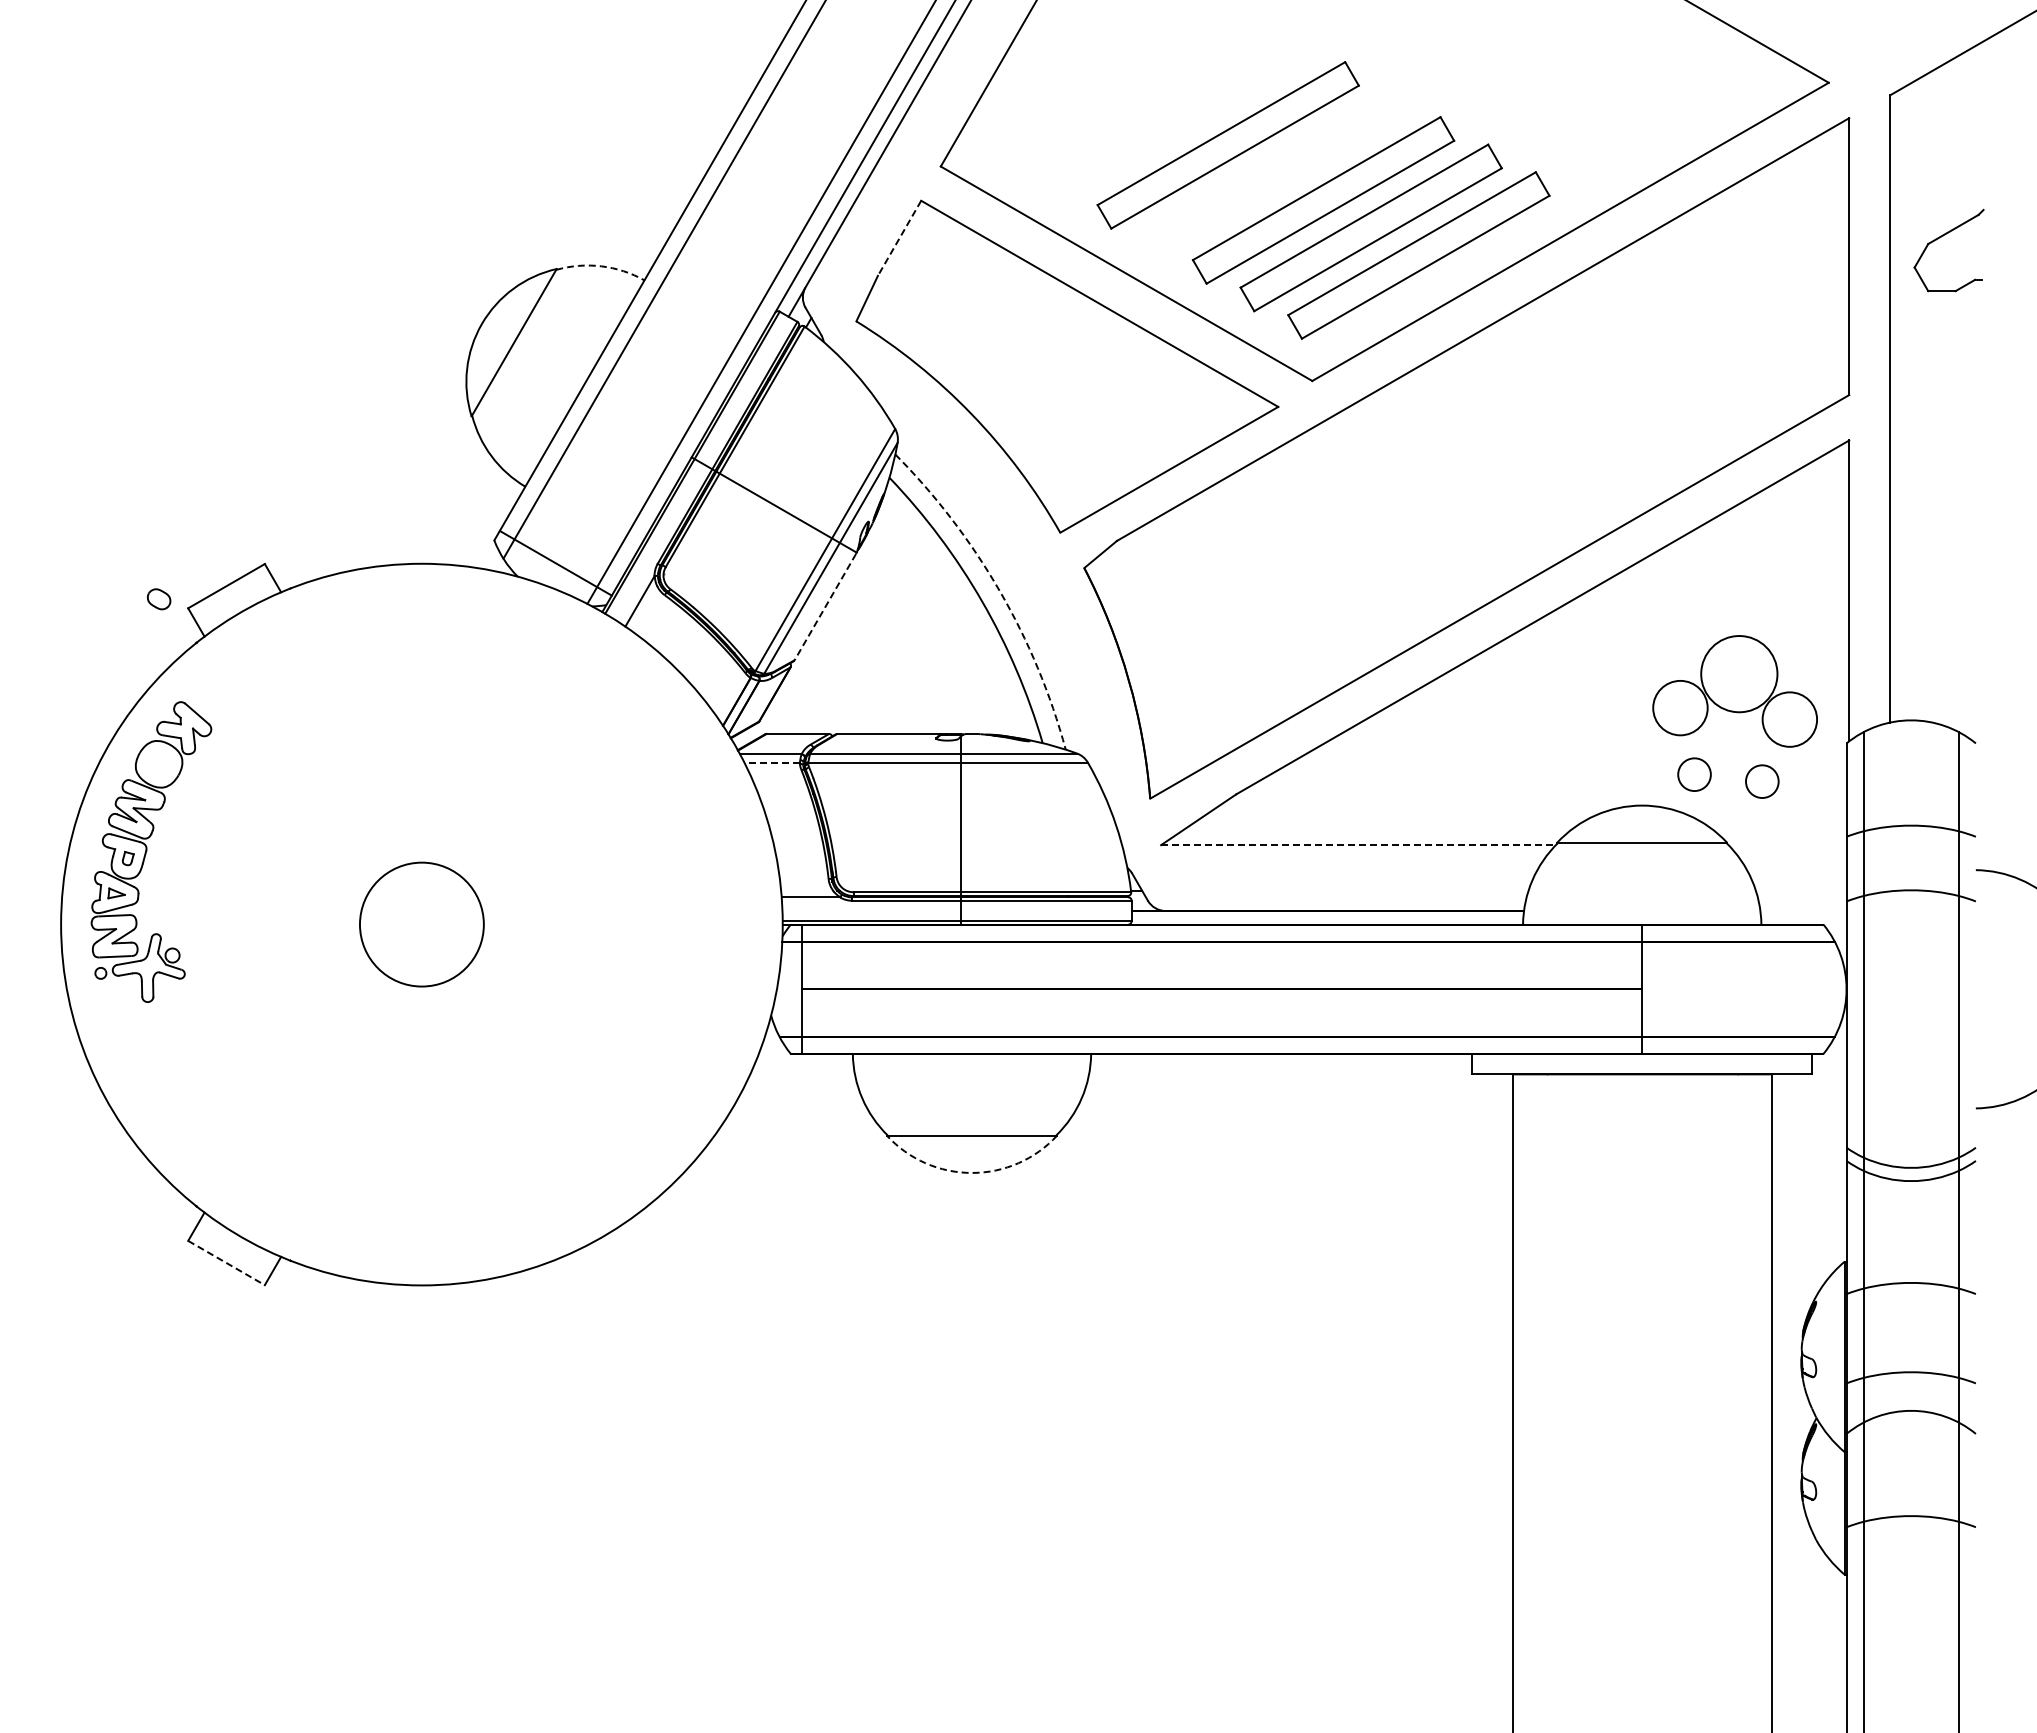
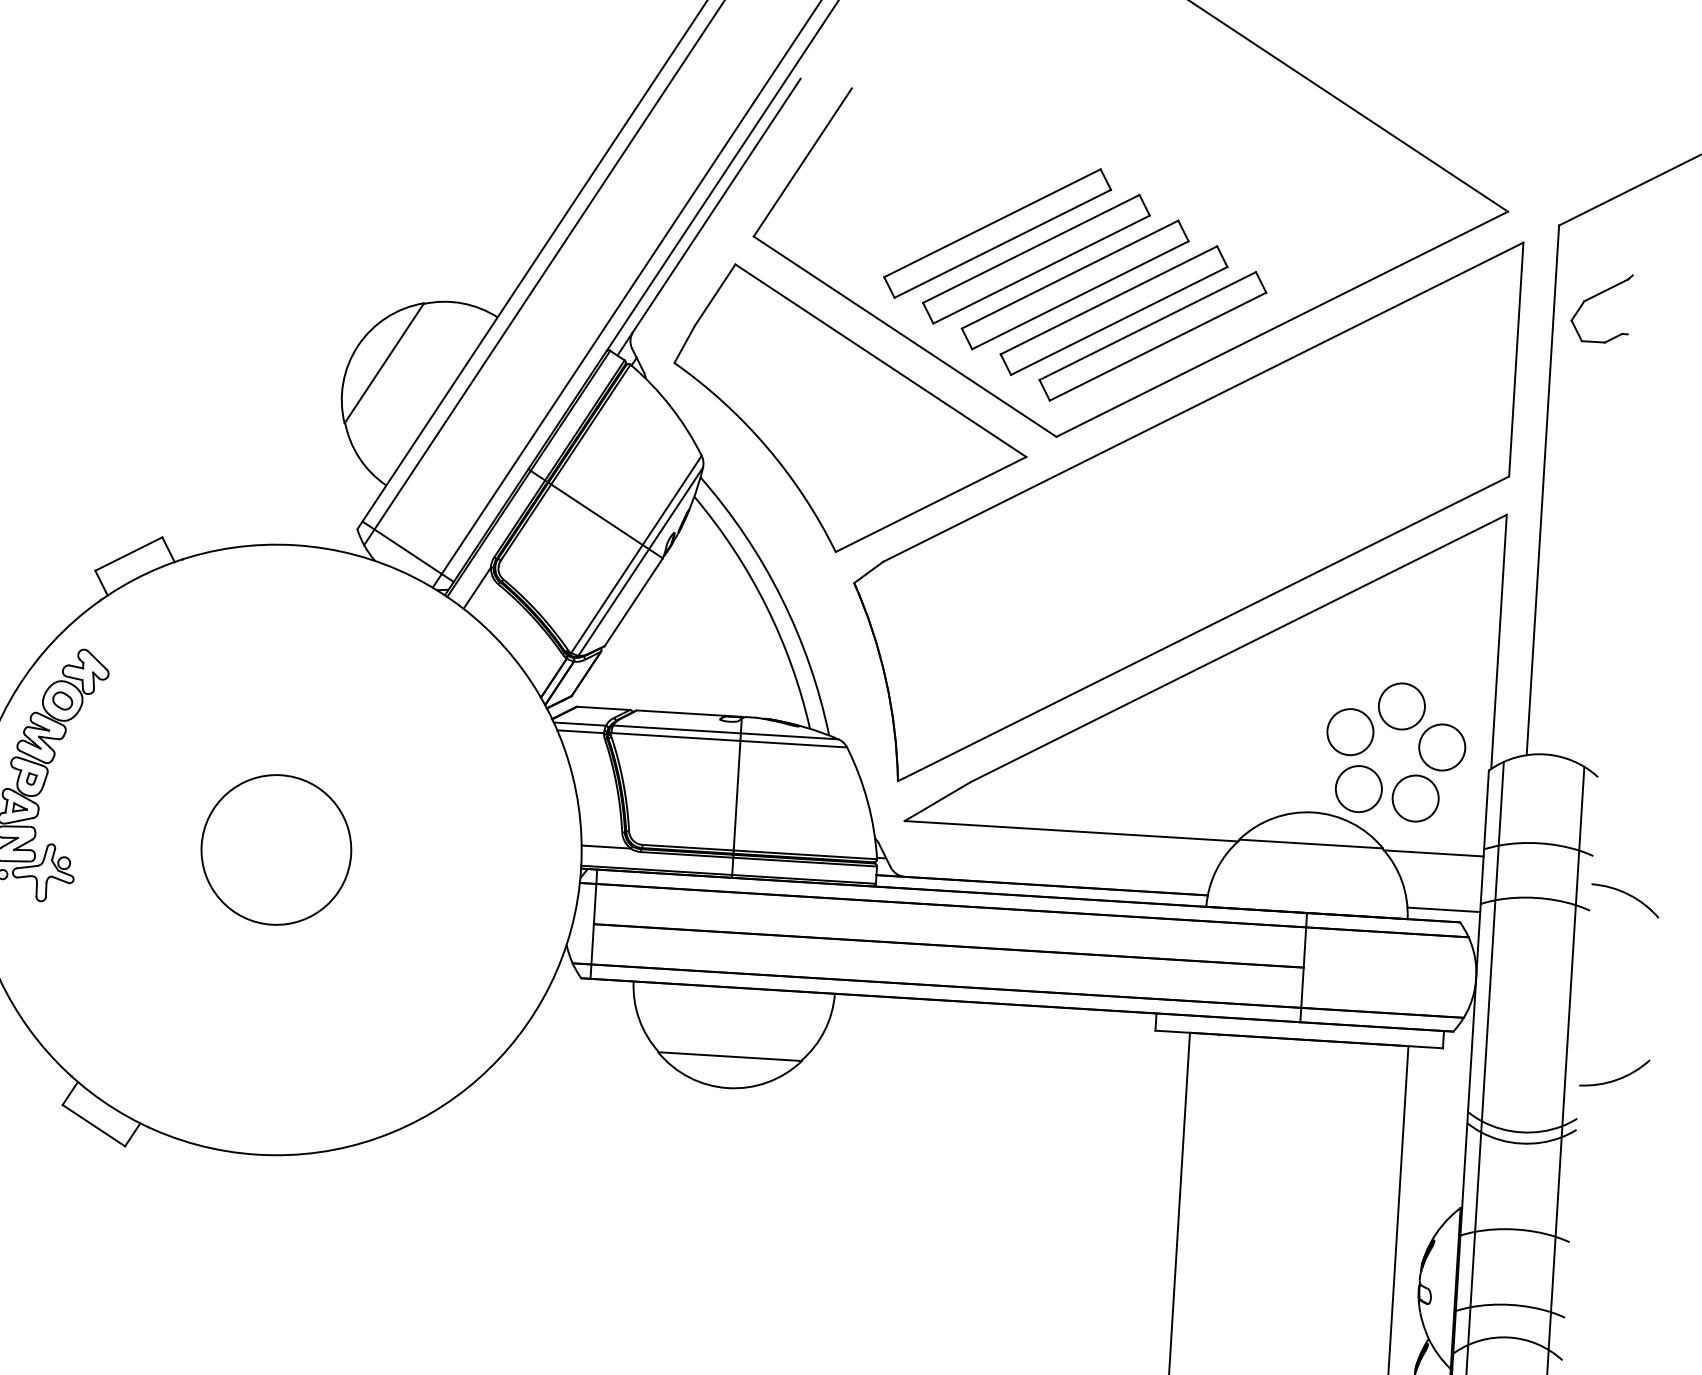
part: (1275, 172) -> (1036, 258), added
part: (1941, 237) -> (1595, 296), moved
line: (899, 238) -> (715, 295), dashed -> solid
arc: (601, 266) -> (462, 303), dashed -> solid
arc: (999, 591) -> (781, 598), dashed -> solid
part: (158, 599) -> (62, 701), moved
line: (825, 607) -> (633, 603), dashed -> solid
circle: (1739, 673) -> (1402, 705), size x0.71
line: (772, 763) -> (580, 732), dashed -> solid
circle: (1694, 774) -> (1358, 788), size x1.67
circle: (1762, 781) -> (1415, 798), size x1.67
line: (1359, 845) -> (1072, 831), dashed -> solid
line: (1787, 845) -> (1433, 853), added
line: (1803, 910) -> (1443, 909), added
circle: (421, 924) -> (276, 849), size x1.43
arc: (972, 1172) -> (728, 1087), dashed -> solid
line: (226, 1263) -> (93, 1126), dashed -> solid

